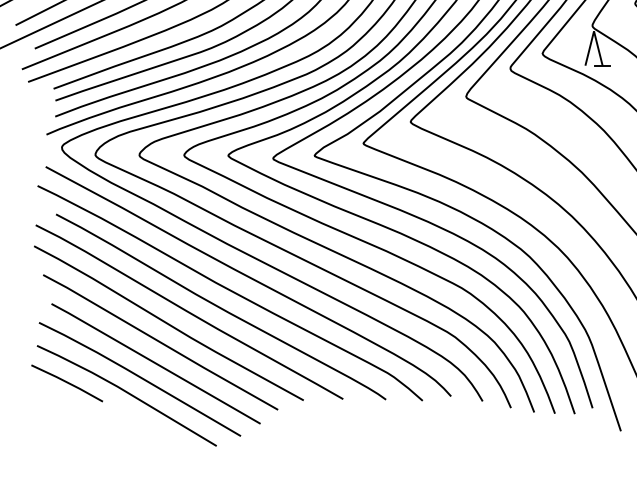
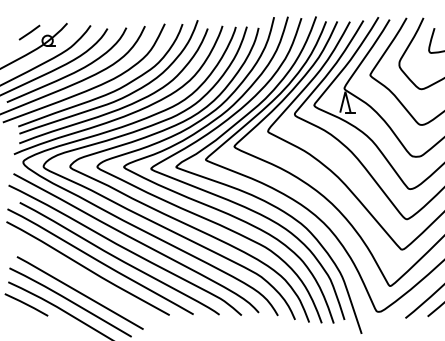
line: (159, 341) -> (82, 279), removed

